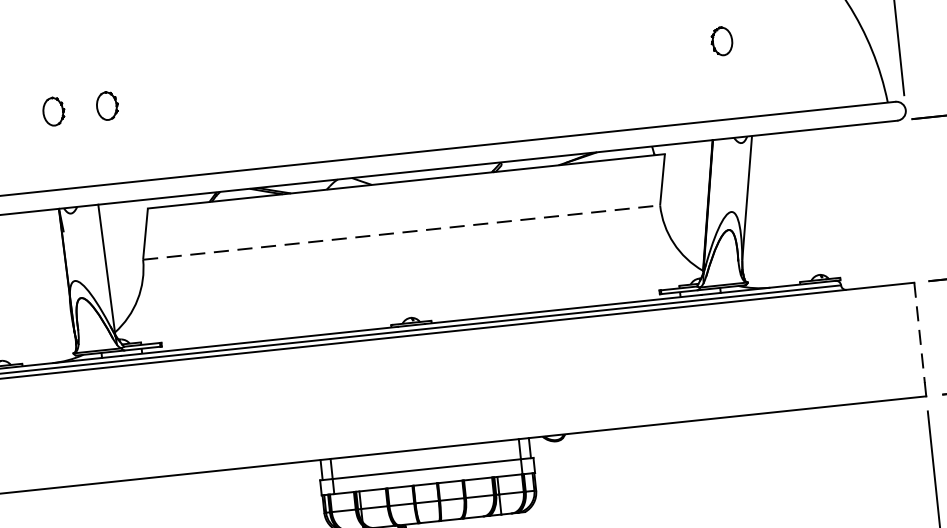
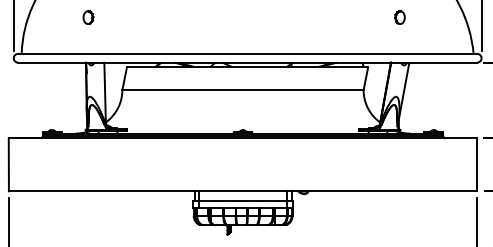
part: (107, 105) -> (113, 17), removed
line: (400, 233) -> (242, 90), dashed -> solid
line: (920, 334) -> (477, 162), dashed -> solid

